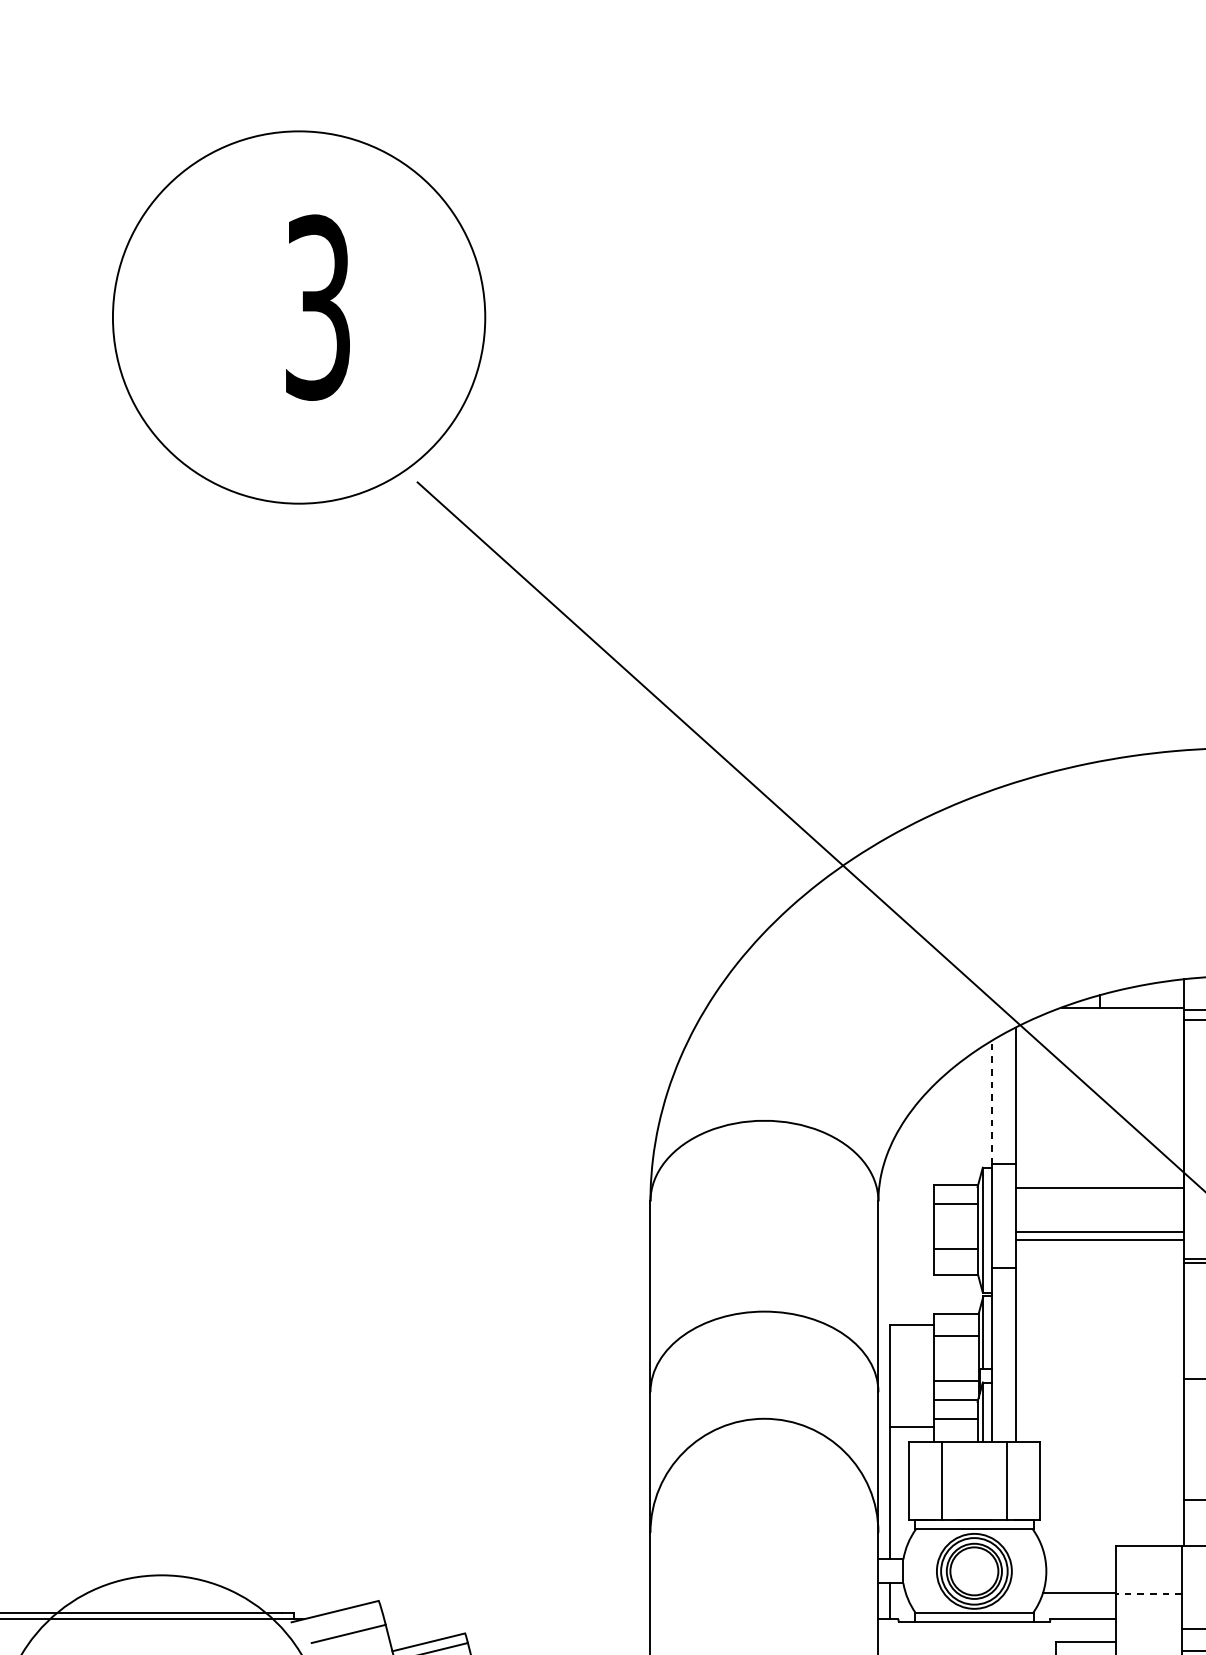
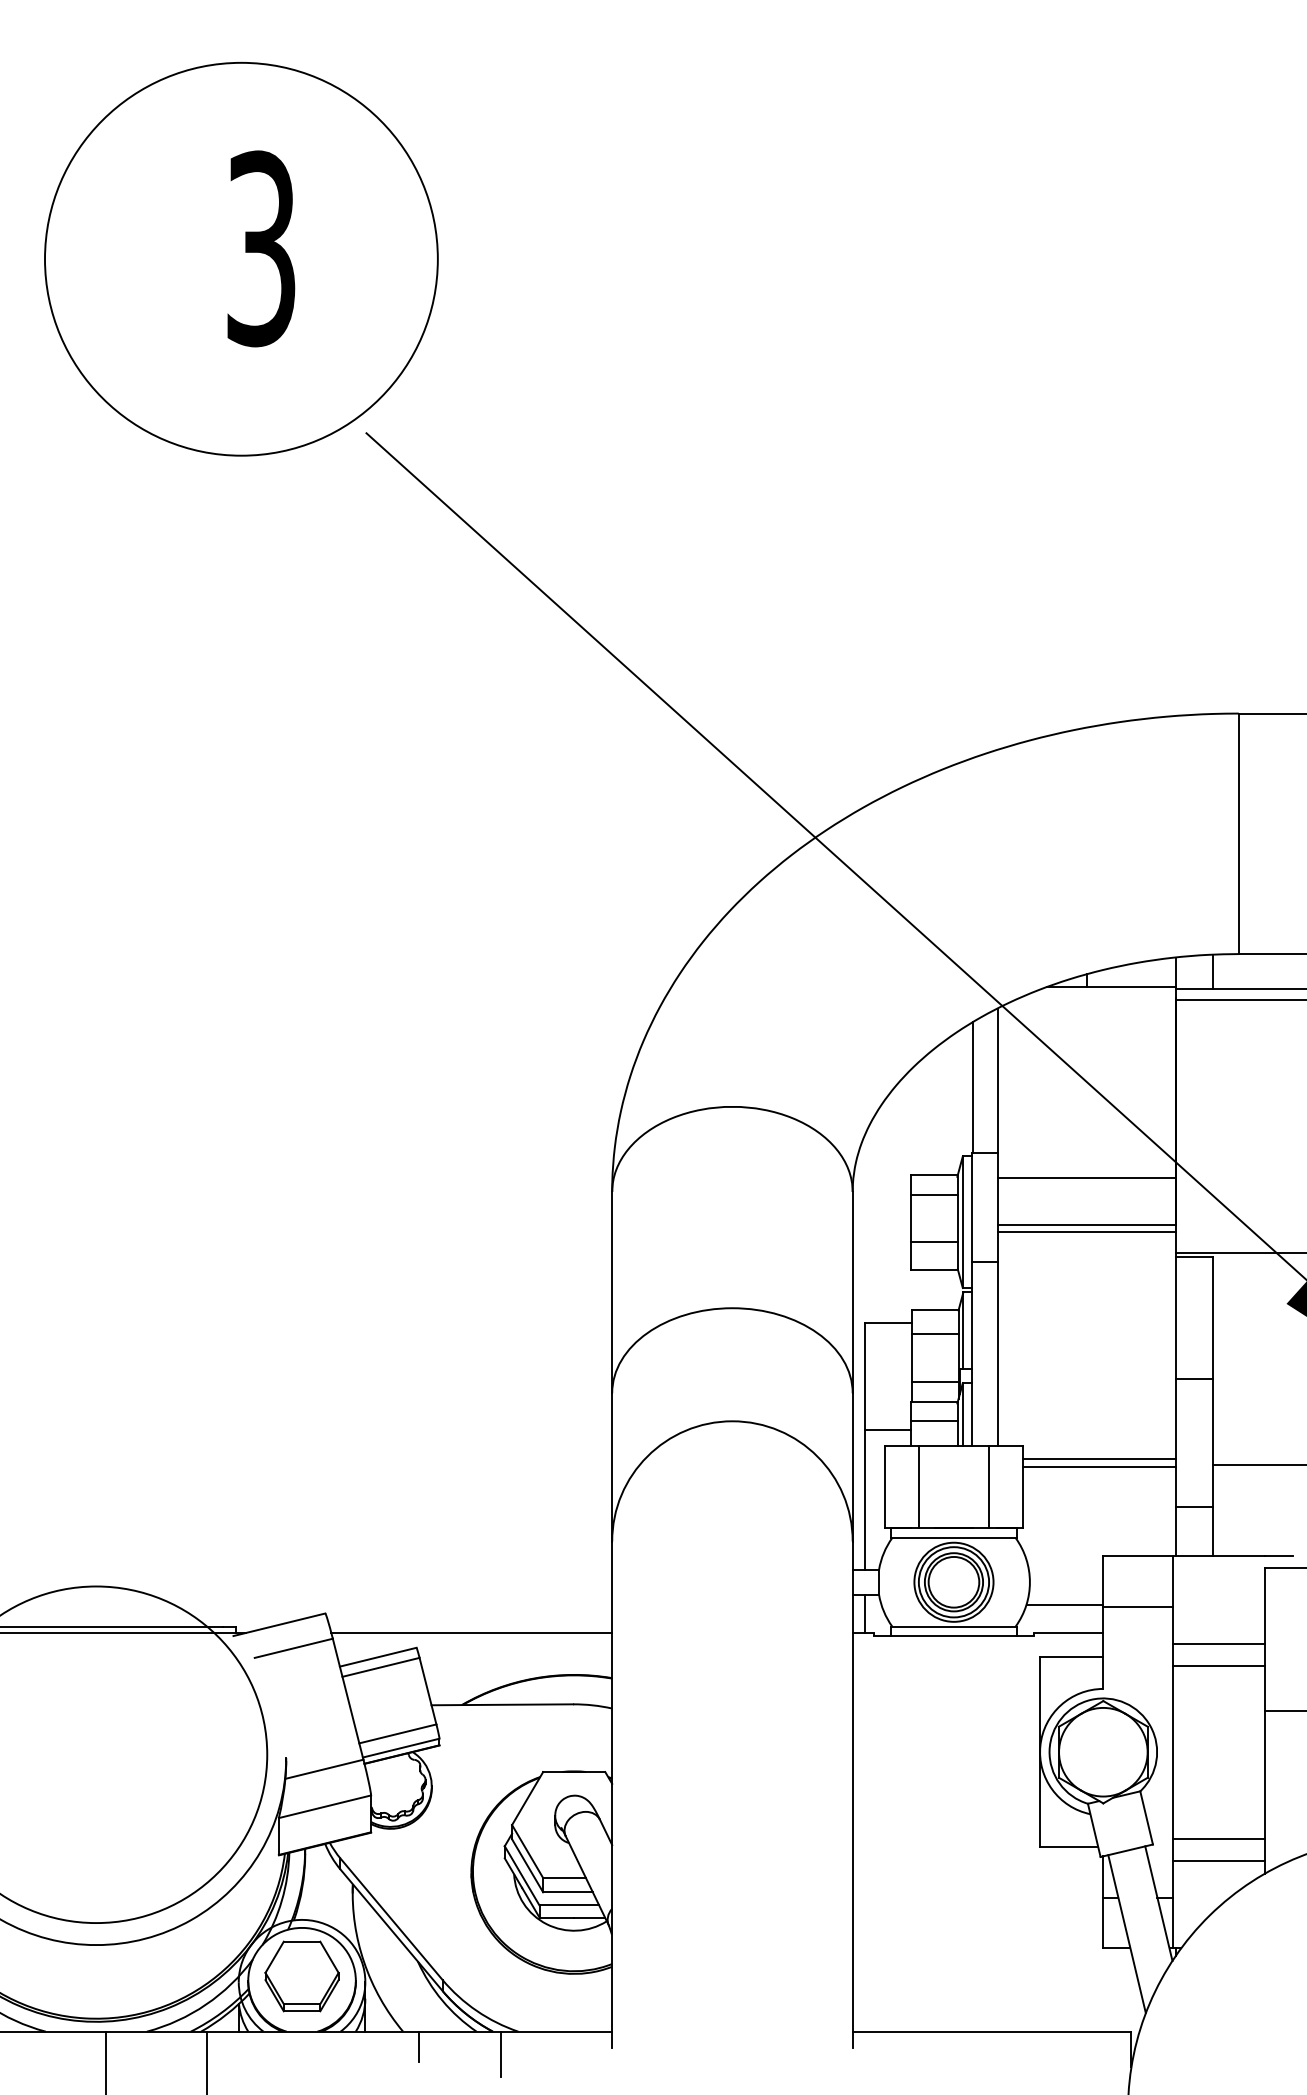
line: (991, 1101) -> (972, 1086), dashed -> solid
line: (1112, 1454) -> (1099, 1459), added
line: (1112, 1462) -> (1099, 1467), added
line: (1149, 1594) -> (1138, 1606), dashed -> solid
line: (517, 1618) -> (471, 1632), added

